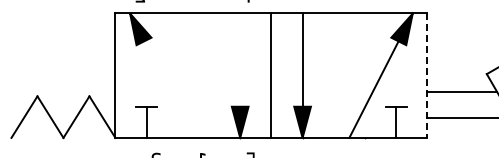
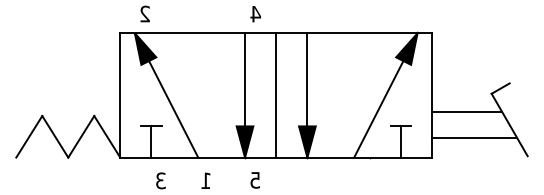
line: (240, 59) -> (245, 79), added
line: (427, 75) -> (432, 95), dashed -> solid
line: (168, 89) -> (173, 109), added

